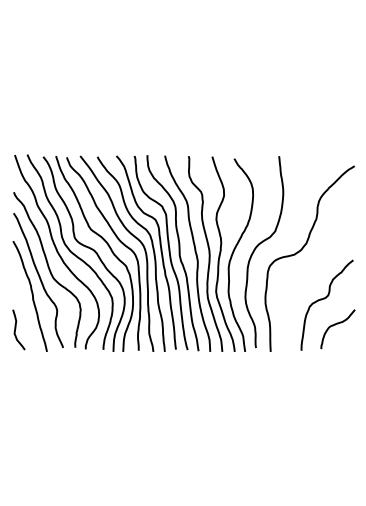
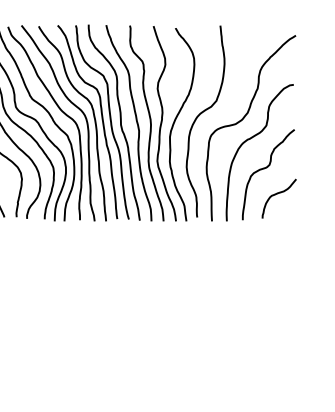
curve: (312, 268) -> (253, 137), added

